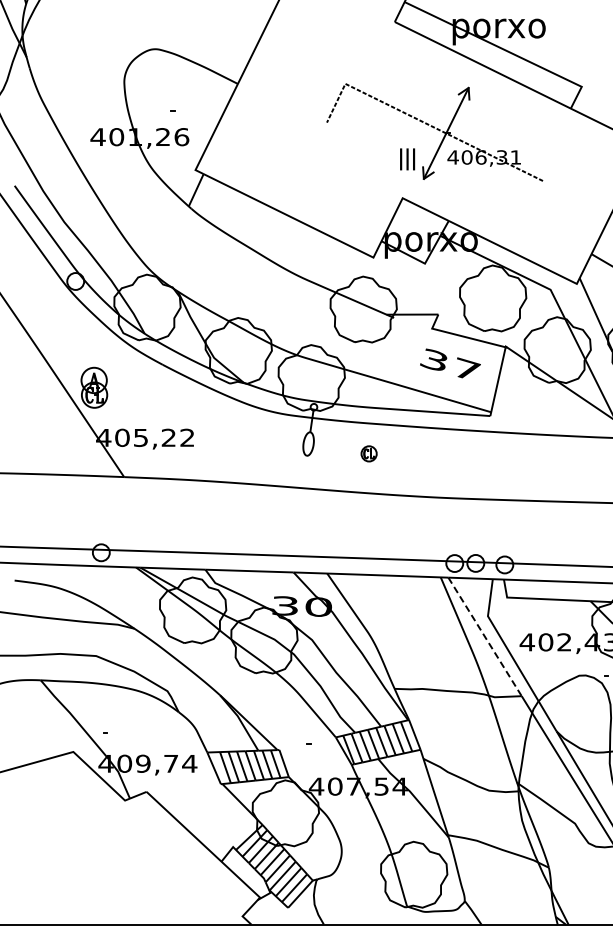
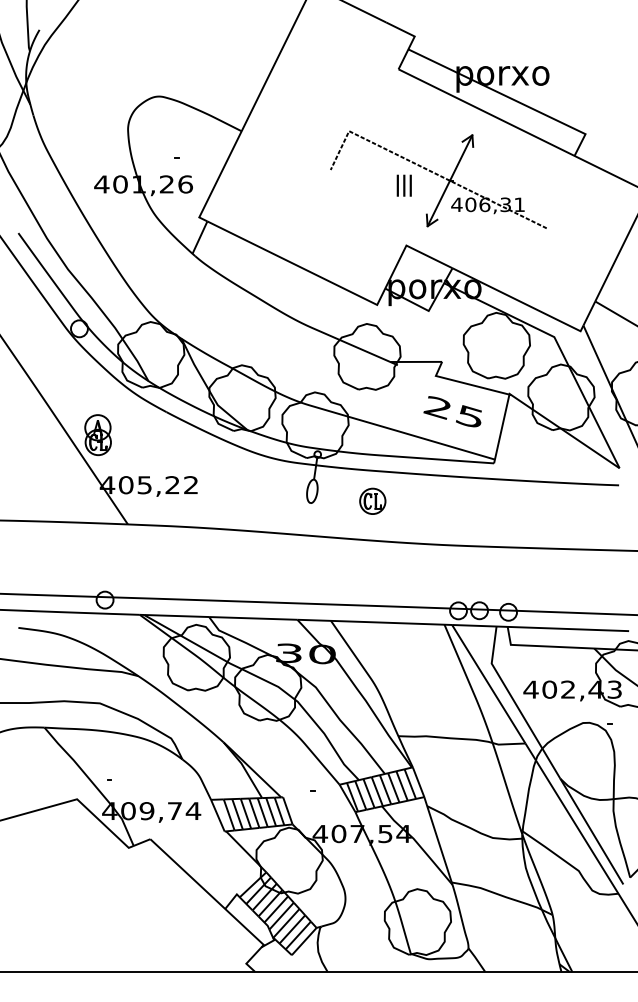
text: (406, 159) -> (403, 185), moved
text: (449, 364) -> (453, 411), 37 -> 25
part: (368, 453) -> (372, 500), size x1.67
line: (484, 637) -> (488, 684), dashed -> solid

